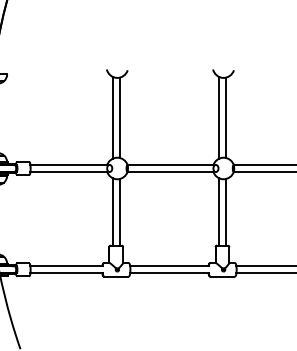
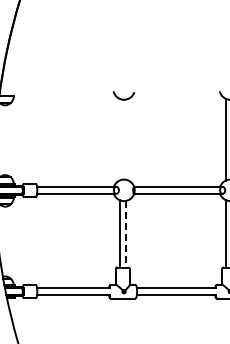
line: (112, 117) -> (119, 139), removed
line: (119, 117) -> (126, 139), removed
line: (119, 212) -> (126, 234), solid -> dashed

